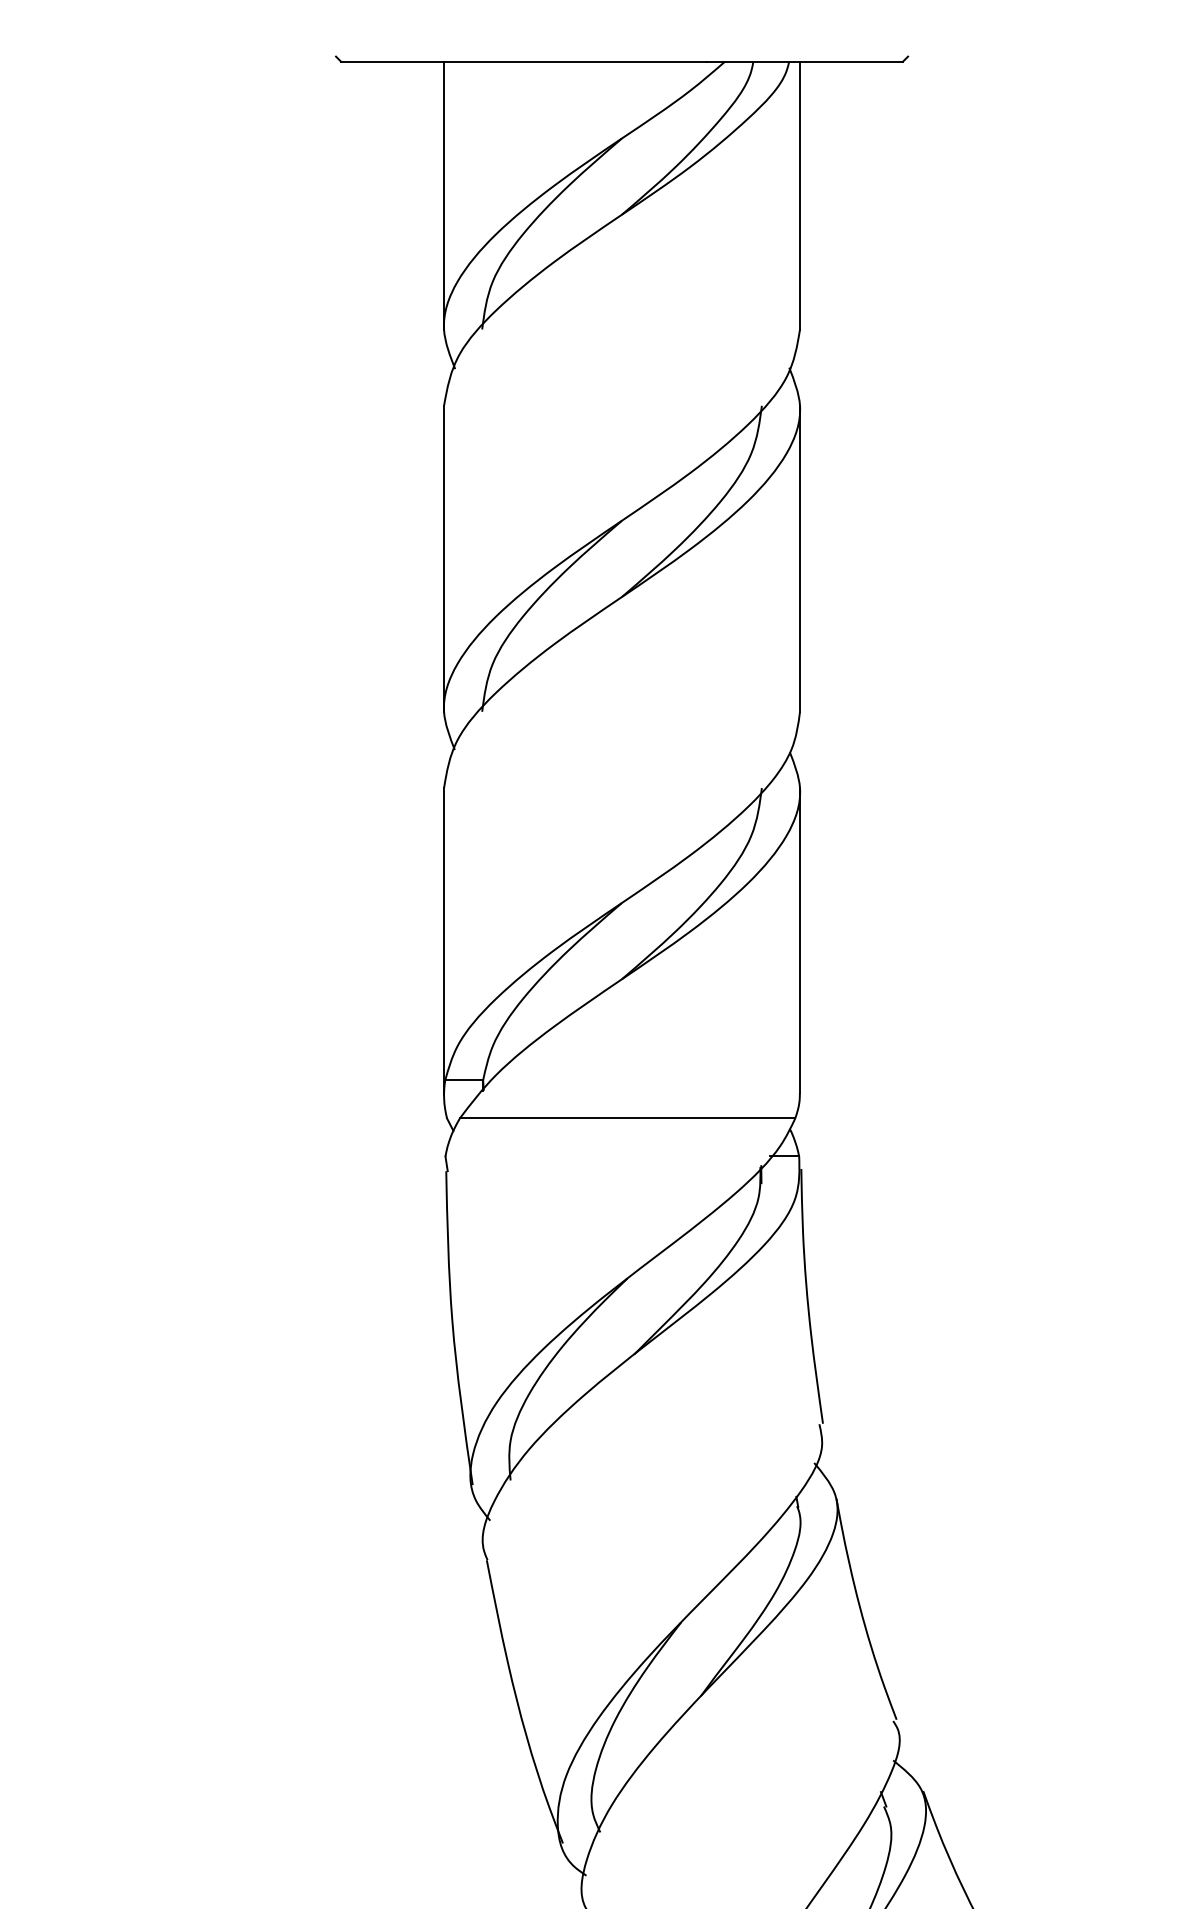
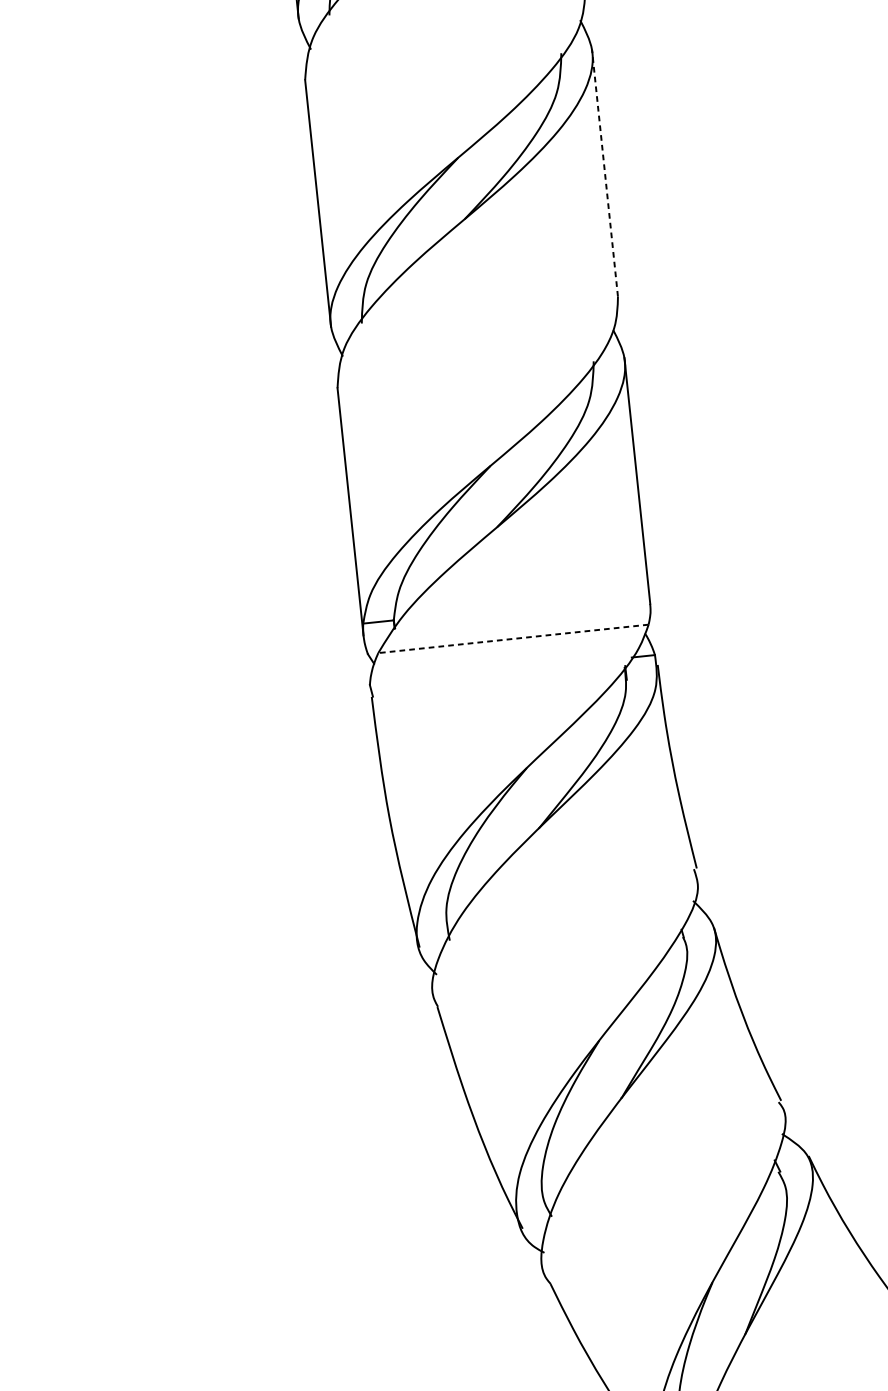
line: (800, 558) -> (605, 173), solid -> dashed
line: (627, 1118) -> (513, 639), solid -> dashed

